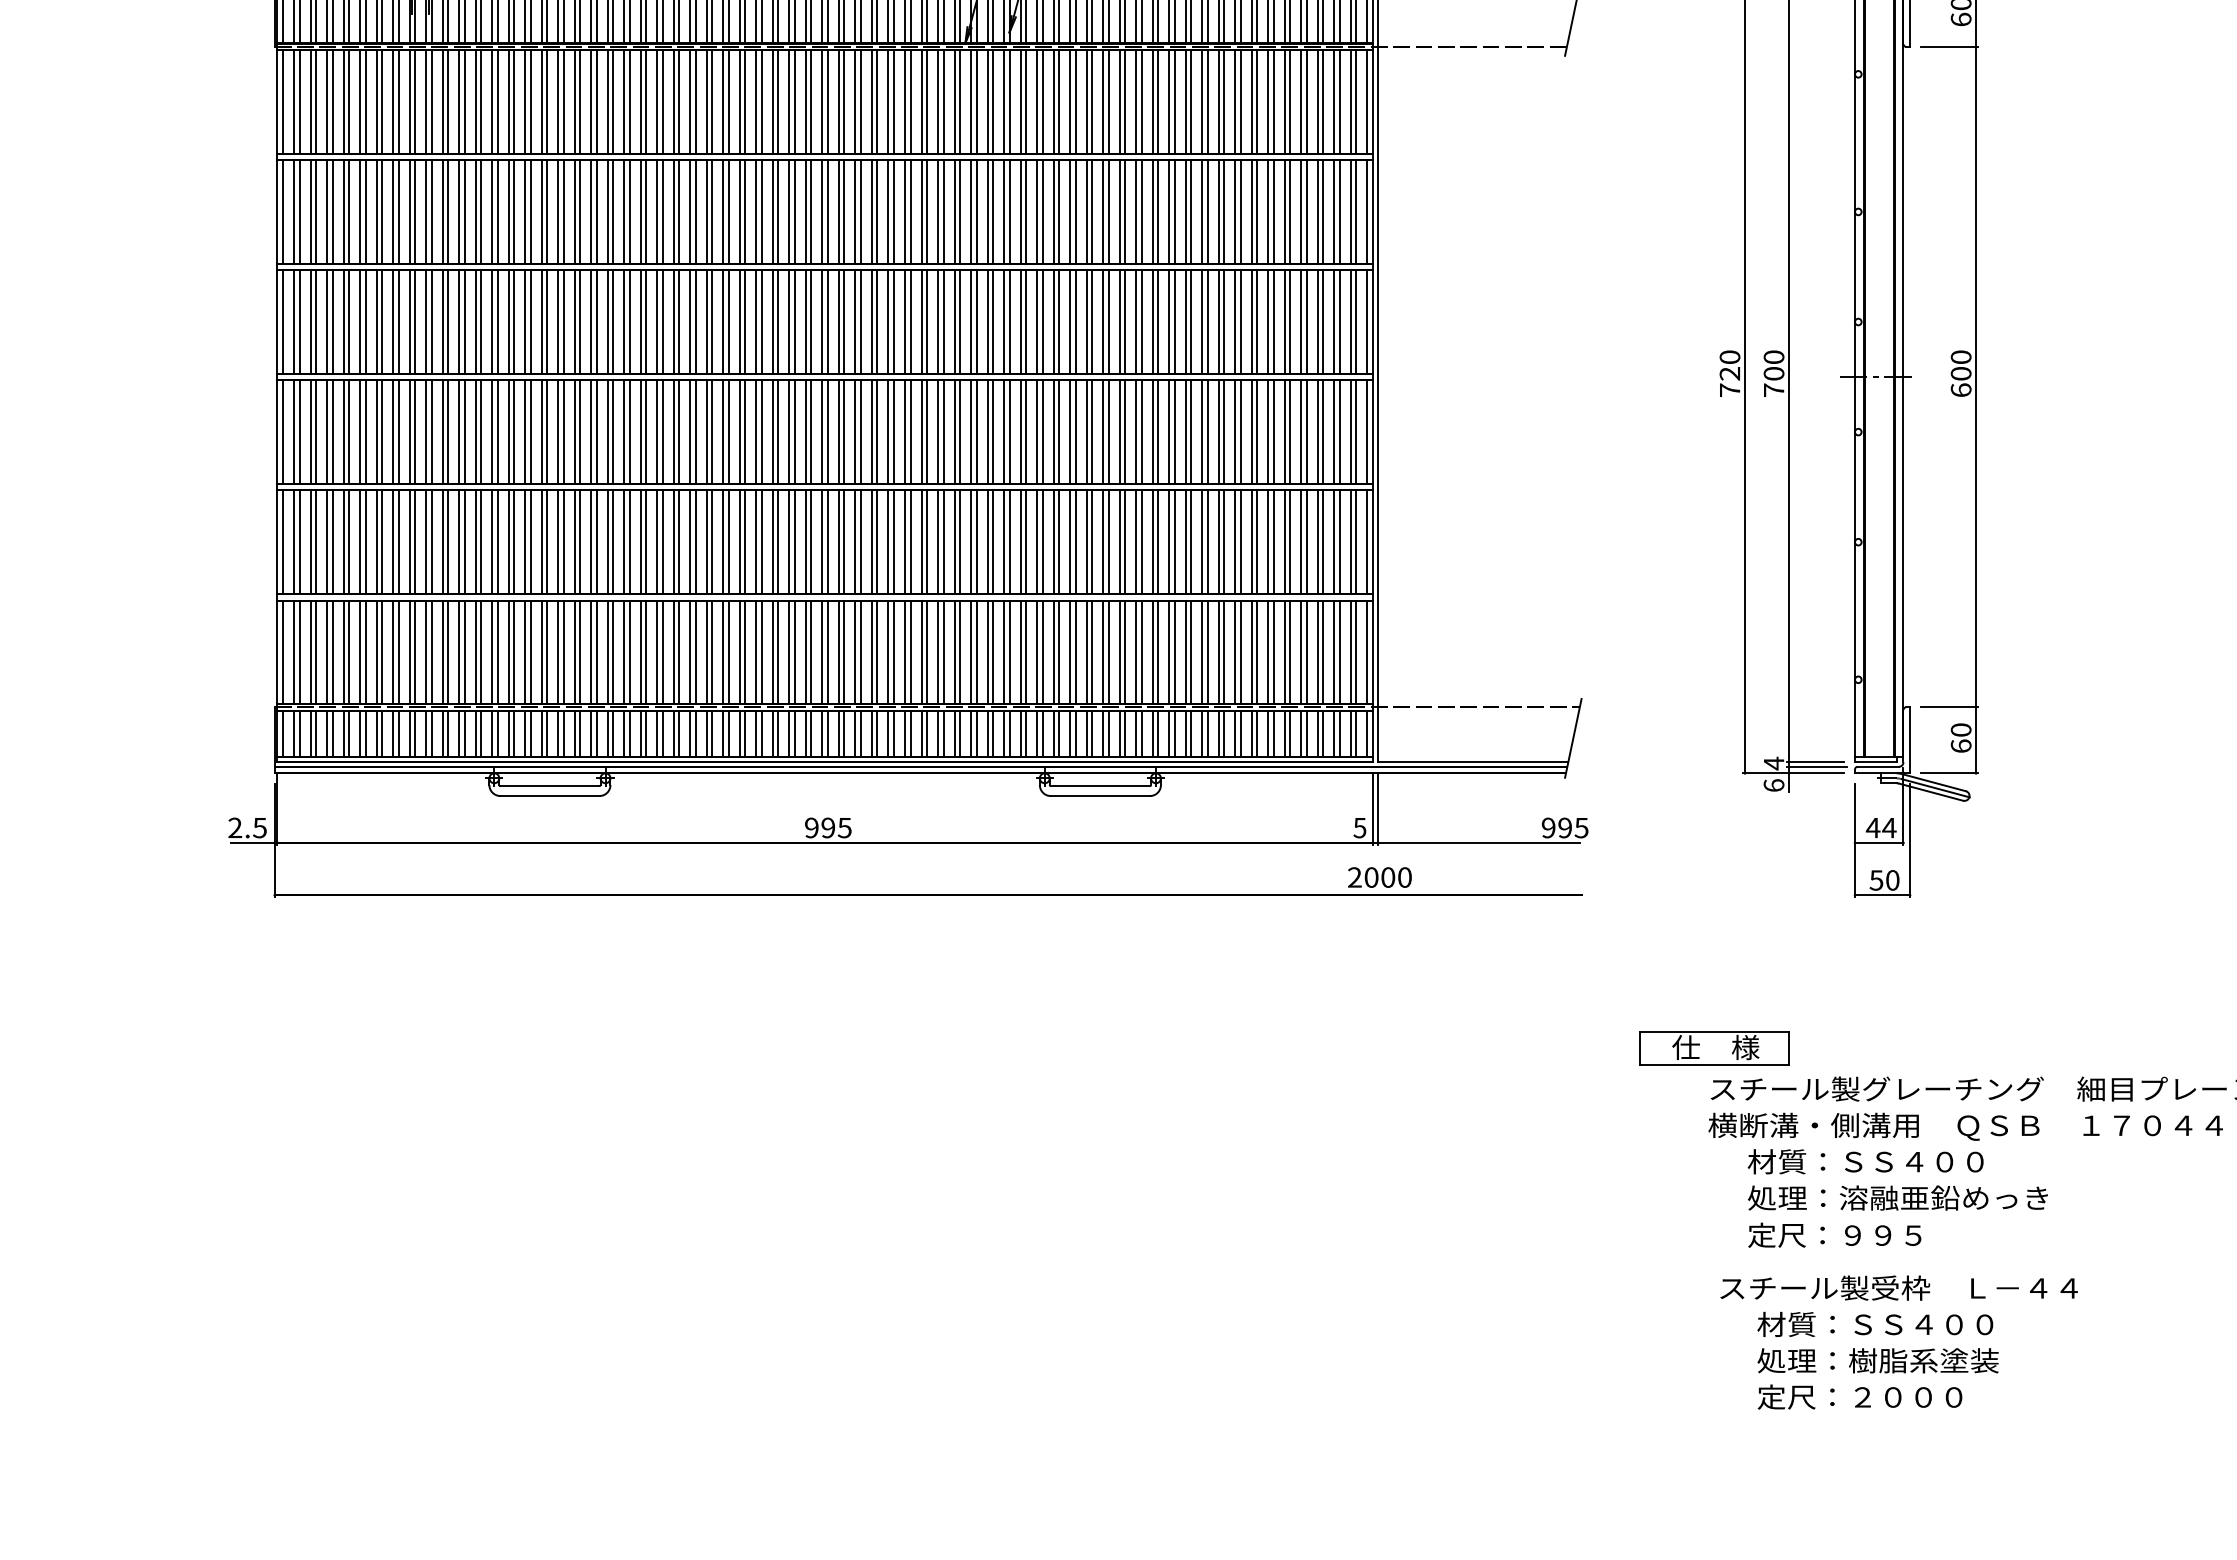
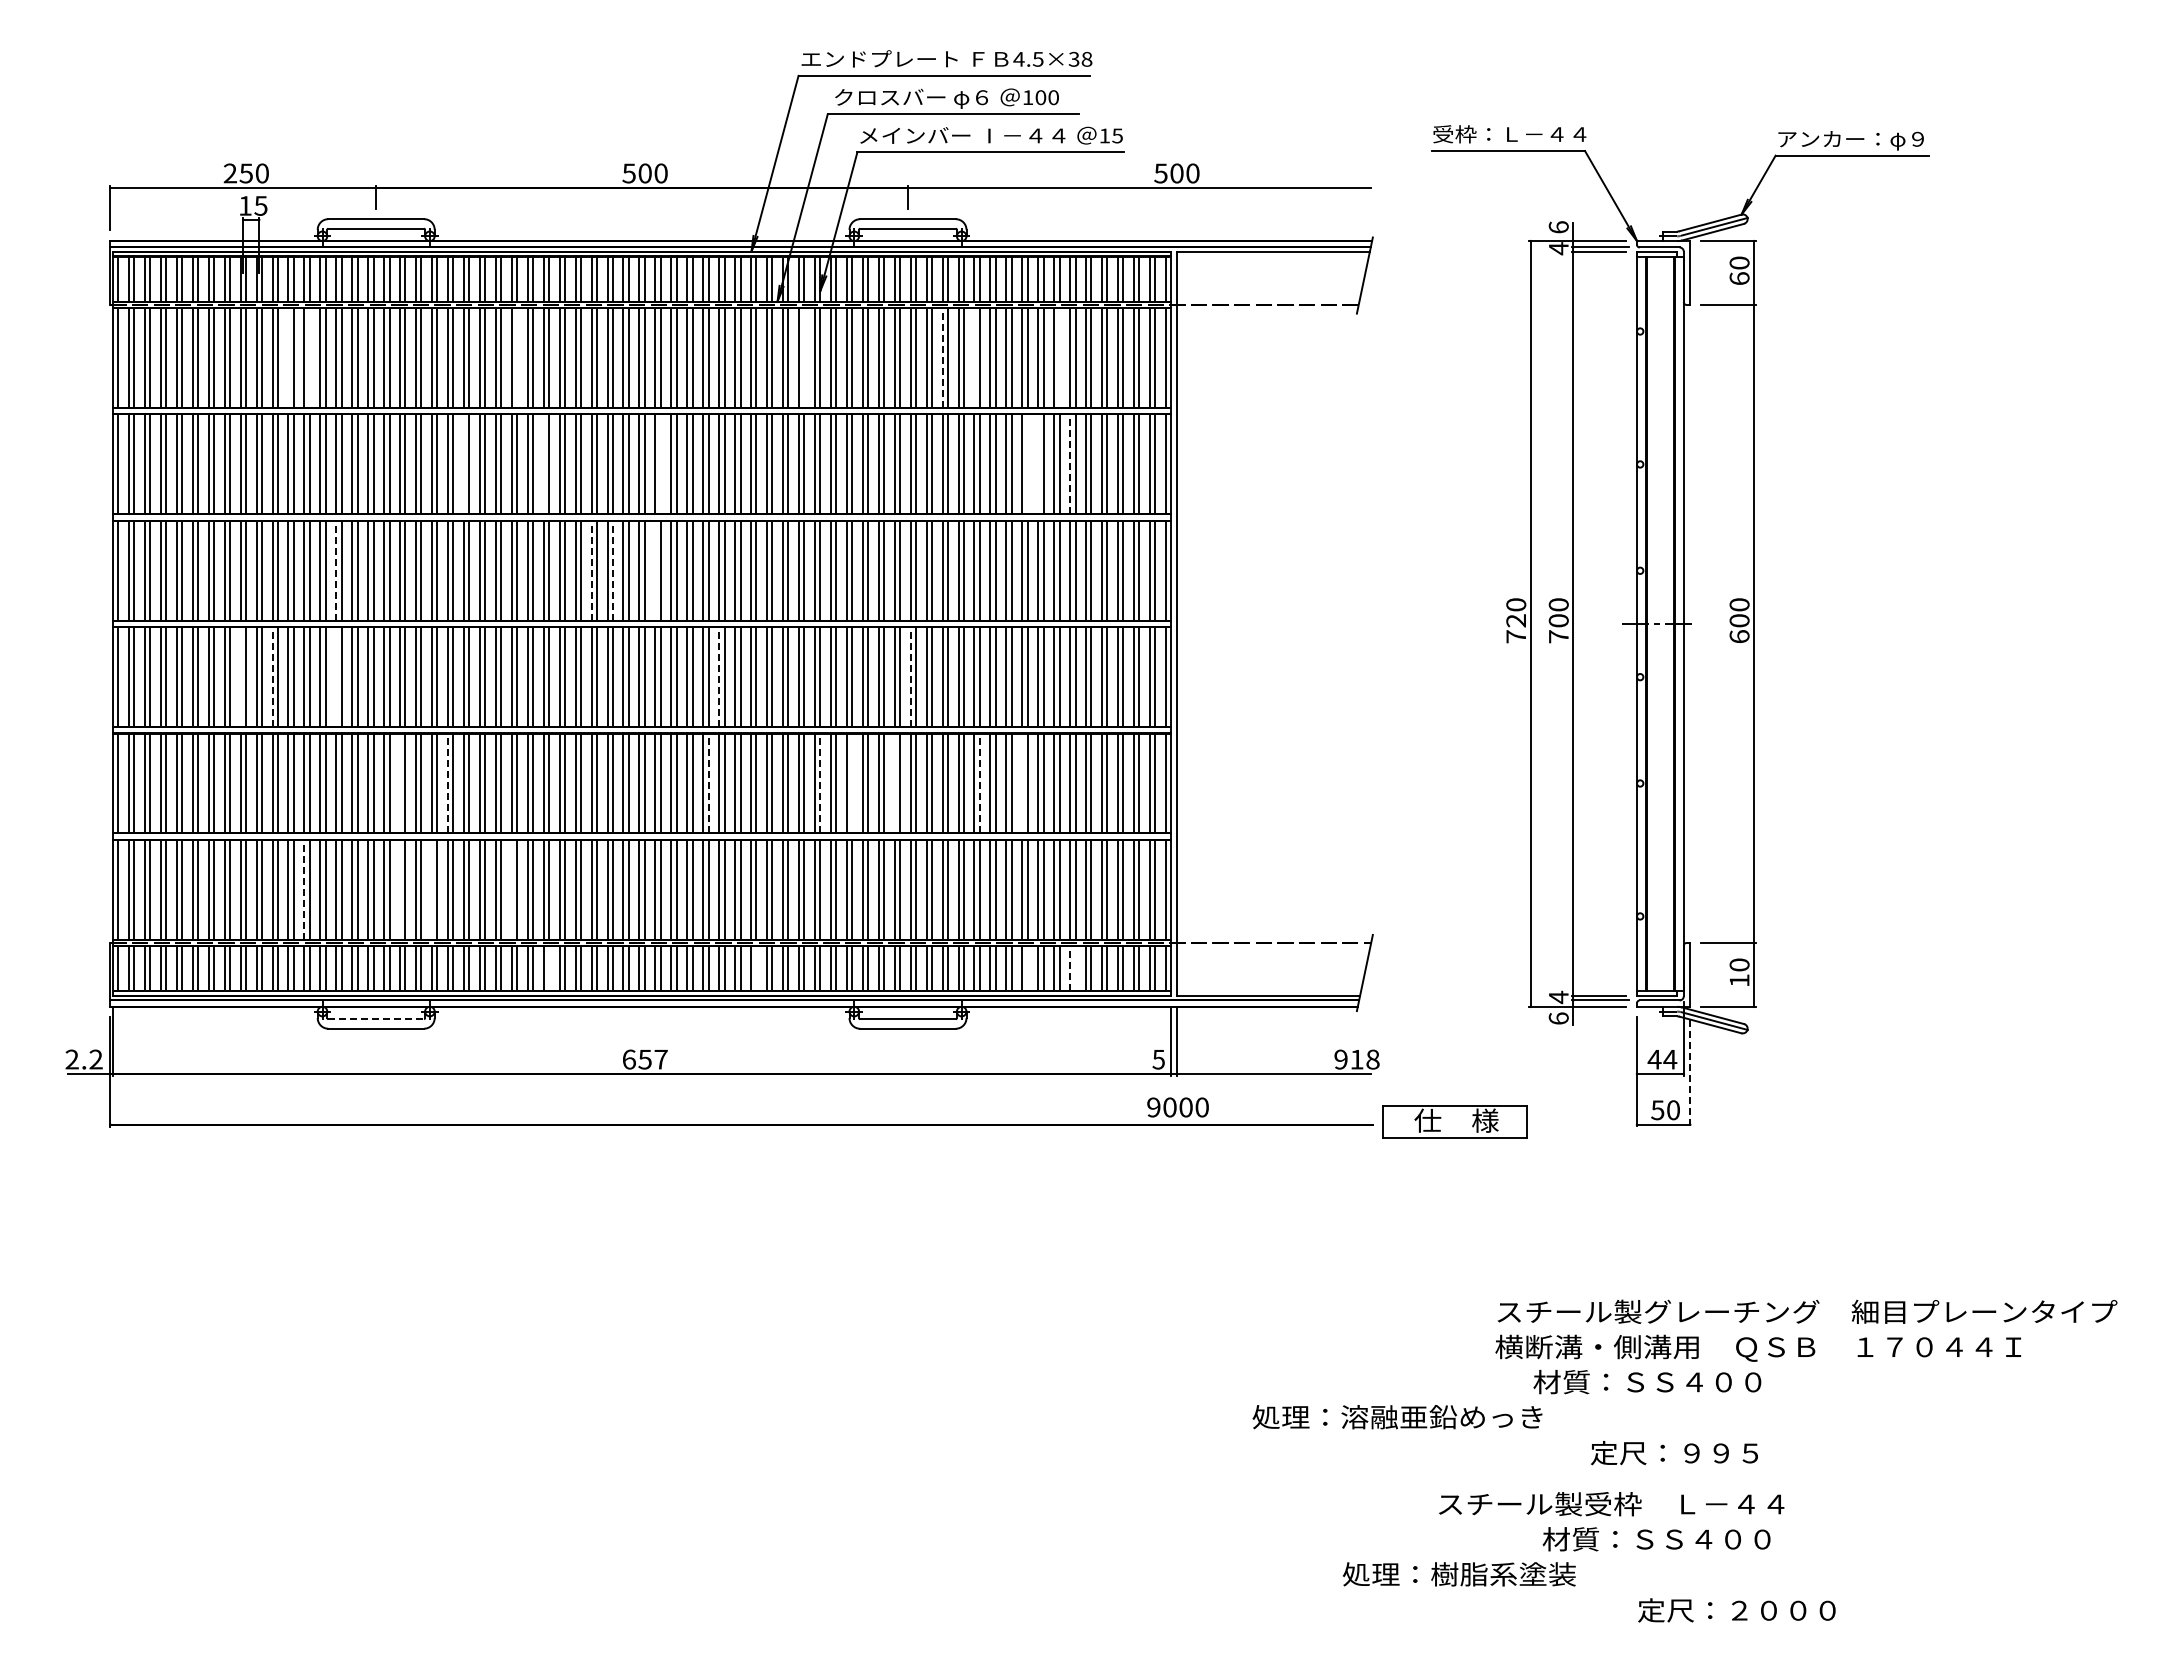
line: (459, 102) -> (288, 358), removed
line: (480, 102) -> (309, 358), removed
line: (696, 102) -> (517, 358), removed
line: (993, 102) -> (804, 358), removed
line: (1136, 102) -> (942, 358), solid -> dashed
line: (1169, 102) -> (974, 358), removed
line: (1257, 102) -> (1059, 358), removed
line: (640, 211) -> (463, 464), removed
line: (723, 211) -> (543, 464), removed
line: (844, 211) -> (660, 464), removed
line: (1224, 211) -> (1027, 464), removed
line: (1235, 211) -> (1038, 464), removed
line: (1268, 211) -> (1070, 464), solid -> dashed
line: (508, 321) -> (336, 570), solid -> dashed
line: (772, 321) -> (591, 570), solid -> dashed
line: (794, 321) -> (612, 570), solid -> dashed
line: (839, 321) -> (655, 570), removed
line: (409, 432) -> (240, 677), removed
line: (442, 432) -> (272, 677), solid -> dashed
line: (508, 432) -> (336, 677), removed
line: (905, 432) -> (719, 677), solid -> dashed
line: (1102, 432) -> (910, 677), solid -> dashed
line: (575, 542) -> (400, 783), removed
line: (624, 542) -> (448, 783), solid -> dashed
line: (893, 542) -> (708, 783), solid -> dashed
line: (1009, 542) -> (820, 783), solid -> dashed
line: (1042, 542) -> (852, 783), removed
line: (1086, 542) -> (894, 783), removed
line: (1174, 542) -> (979, 783), solid -> dashed
line: (1218, 542) -> (1022, 783), removed
line: (475, 651) -> (304, 889), solid -> dashed
line: (575, 651) -> (400, 889), removed
line: (608, 651) -> (432, 889), removed
line: (689, 651) -> (511, 889), removed
line: (729, 733) -> (549, 968), removed
line: (943, 733) -> (756, 968), removed
line: (1224, 733) -> (1027, 968), removed
line: (1268, 733) -> (1070, 968), solid -> dashed
line: (1273, 733) -> (1075, 968), removed
text: (1961, 746) -> (1739, 980), 60 -> 10
line: (550, 786) -> (376, 1019), solid -> dashed
text: (259, 827) -> (95, 1059), 2.5 -> 2.2
text: (827, 827) -> (644, 1059), 995 -> 657
text: (1572, 827) -> (1364, 1059), 995 -> 918
line: (1910, 840) -> (1690, 1071), solid -> dashed
text: (1354, 877) -> (1153, 1107), 2000 -> 9000
part: (1713, 1048) -> (1454, 1121), moved
text: (1897, 1198) -> (1397, 1417), moved
text: (1834, 1235) -> (1674, 1453), moved
text: (1898, 1288) -> (1611, 1504), moved
text: (1877, 1360) -> (1458, 1574), moved
text: (1859, 1397) -> (1736, 1610), moved

